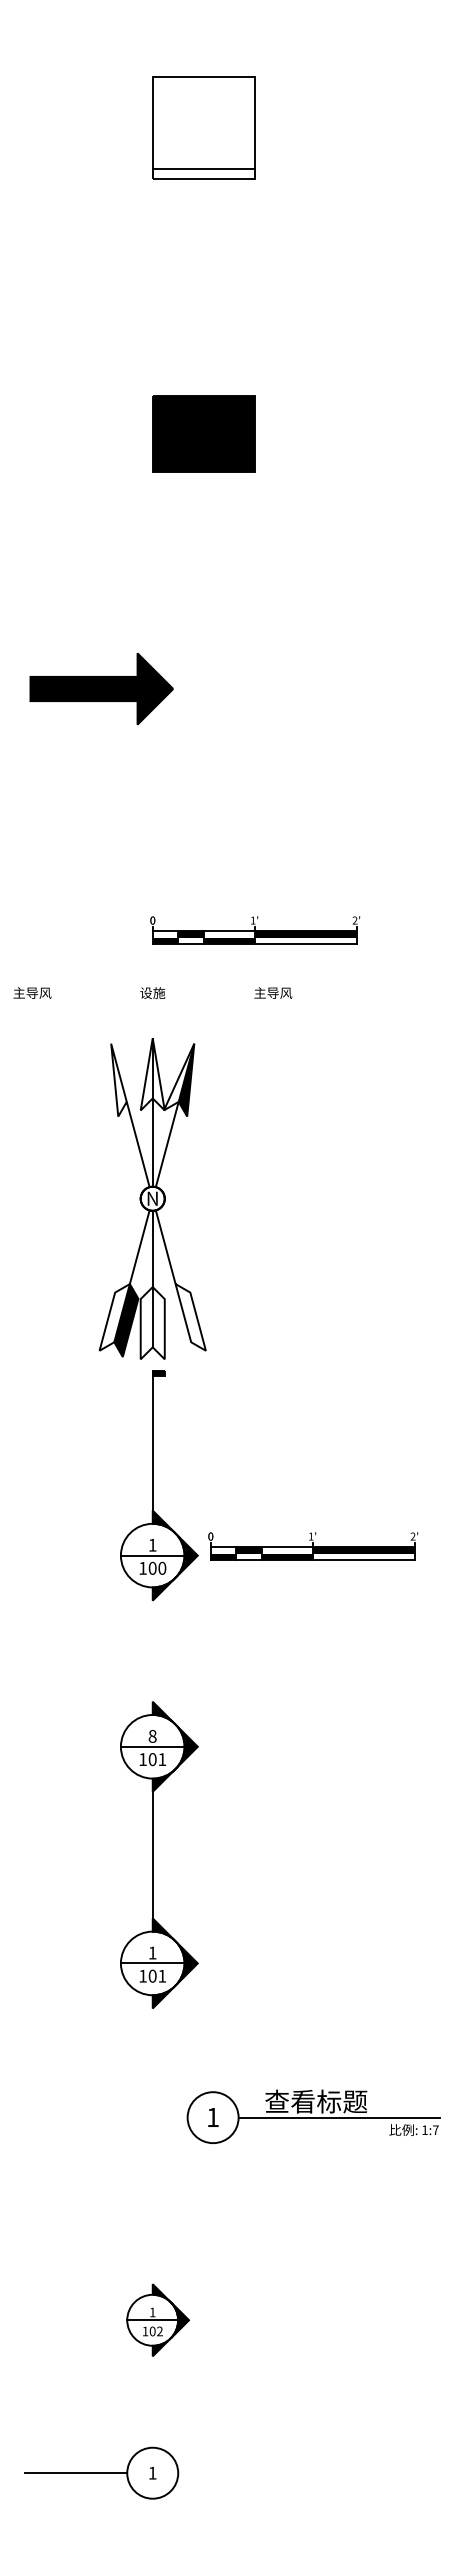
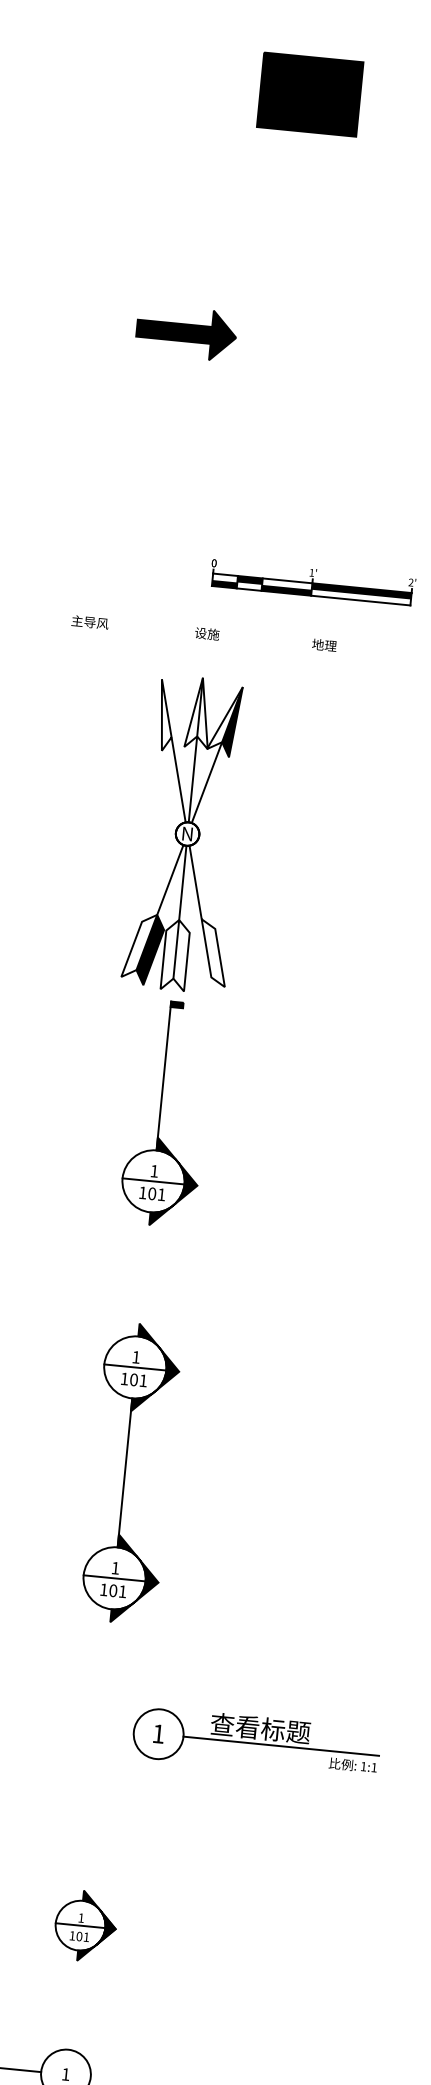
part: (101, 688) -> (186, 332), size x0.71
text: (273, 992) -> (324, 644), 主导风 -> 地理
part: (313, 1546) -> (310, 1187), removed
text: (162, 1567) -> (161, 1193), 100 -> 101
text: (152, 1735) -> (136, 1356), 8 -> 1
text: (435, 2129) -> (374, 1766), 1:7 -> 1:1
text: (159, 2331) -> (86, 1937), 102 -> 101

